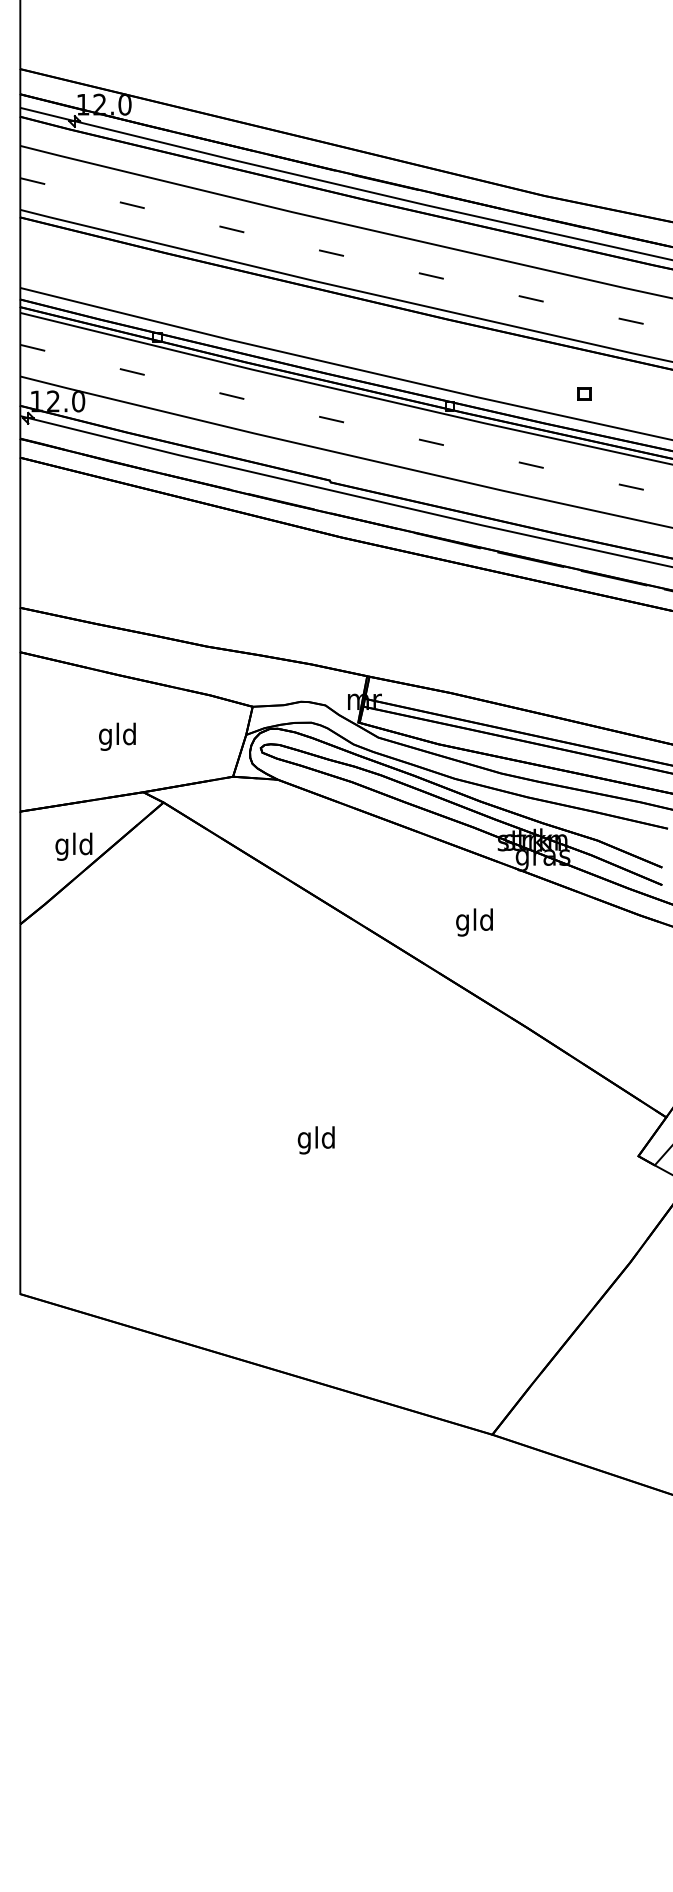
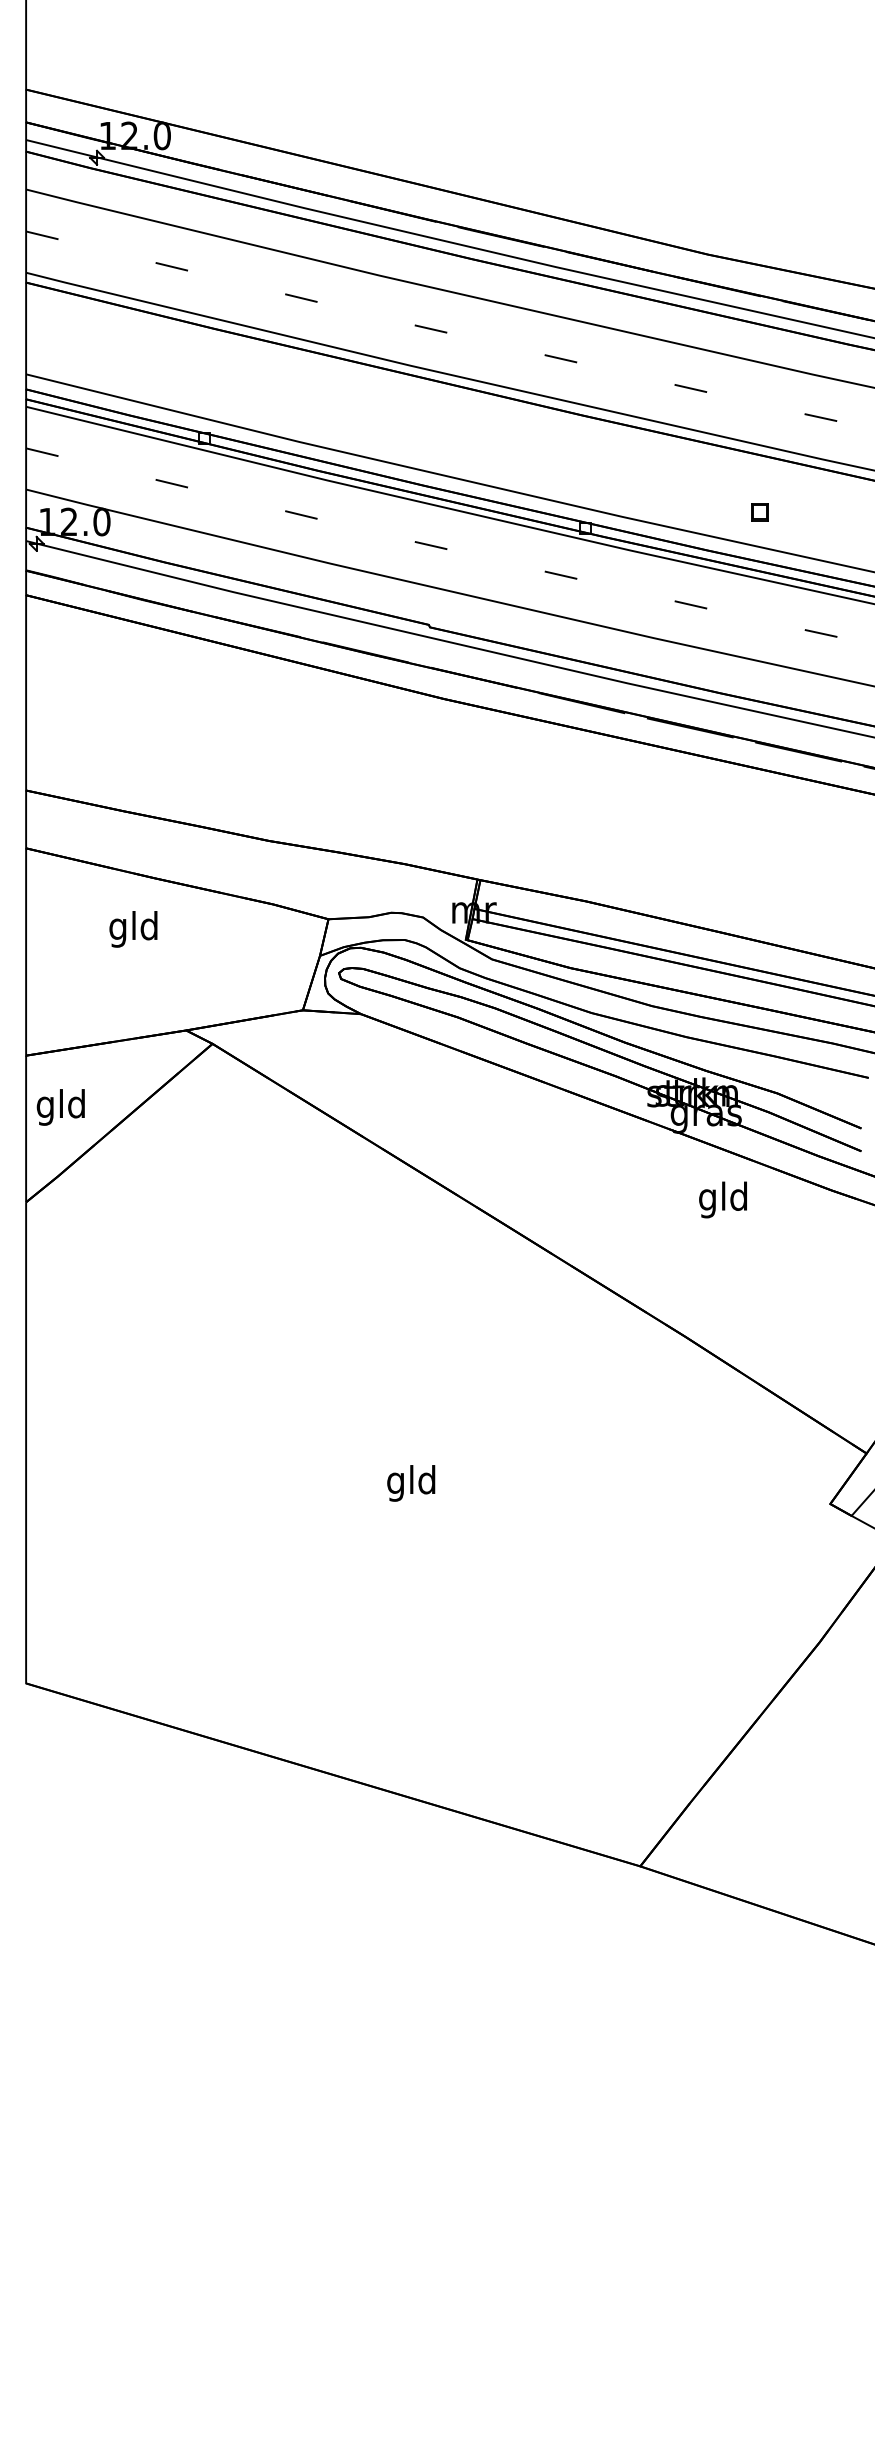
text: (117, 736) -> (133, 929), moved
text: (73, 846) -> (60, 1107), moved
text: (474, 922) -> (722, 1199), moved

